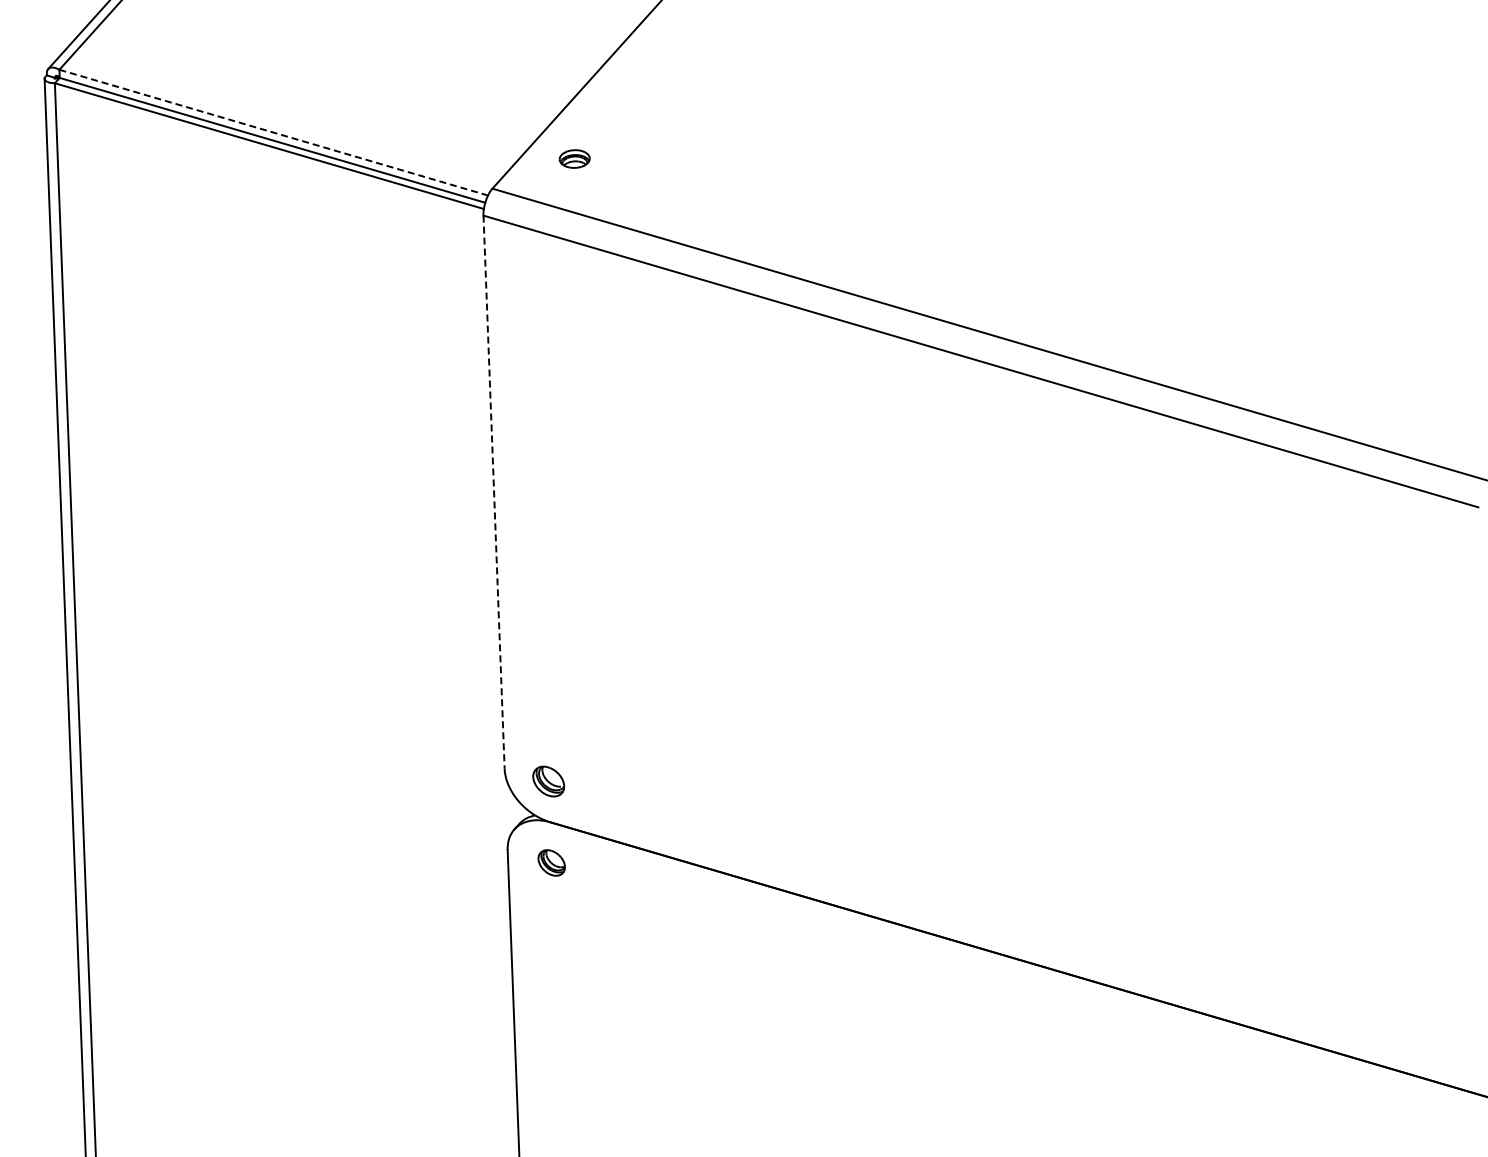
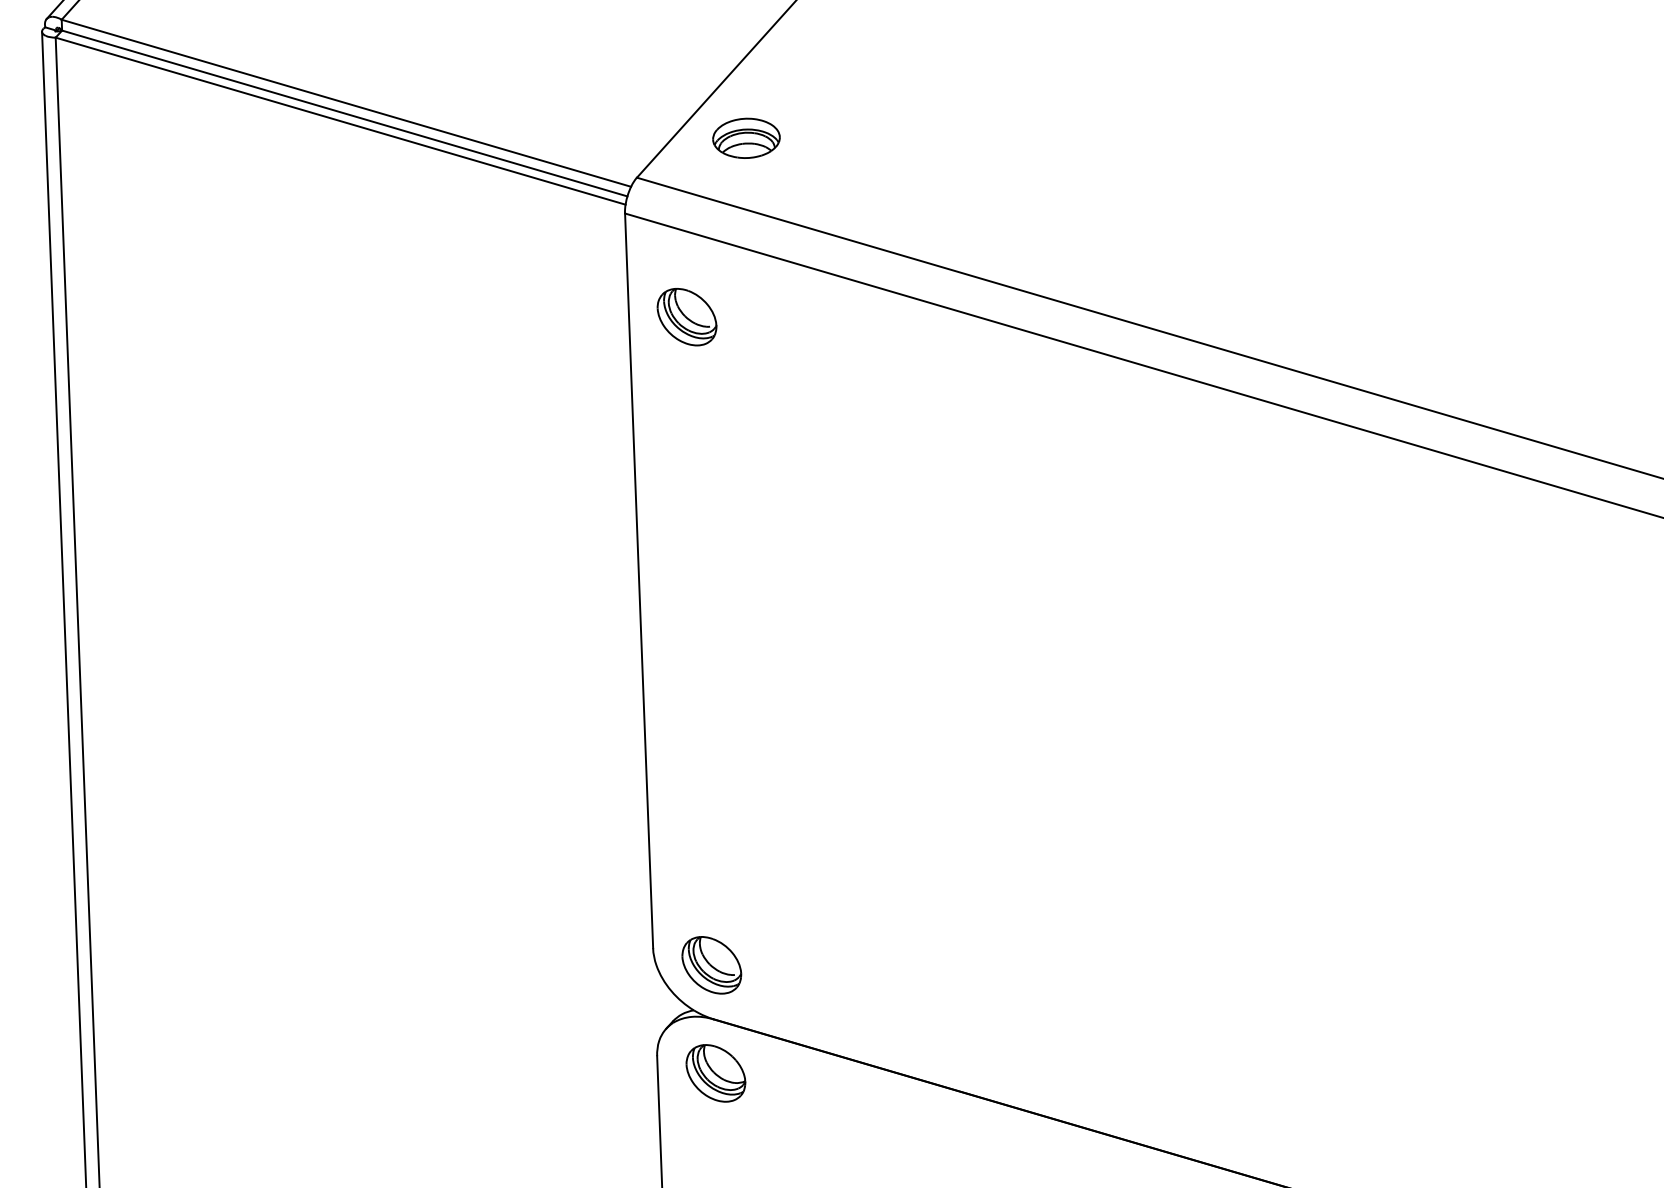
line: (274, 132) -> (347, 103), dashed -> solid
part: (574, 158) -> (745, 137), size x1.67
part: (530, 293) -> (687, 316), added
line: (494, 492) -> (639, 581), dashed -> solid
part: (548, 781) -> (711, 965), size x1.43
part: (551, 862) -> (715, 1072), size x1.67

